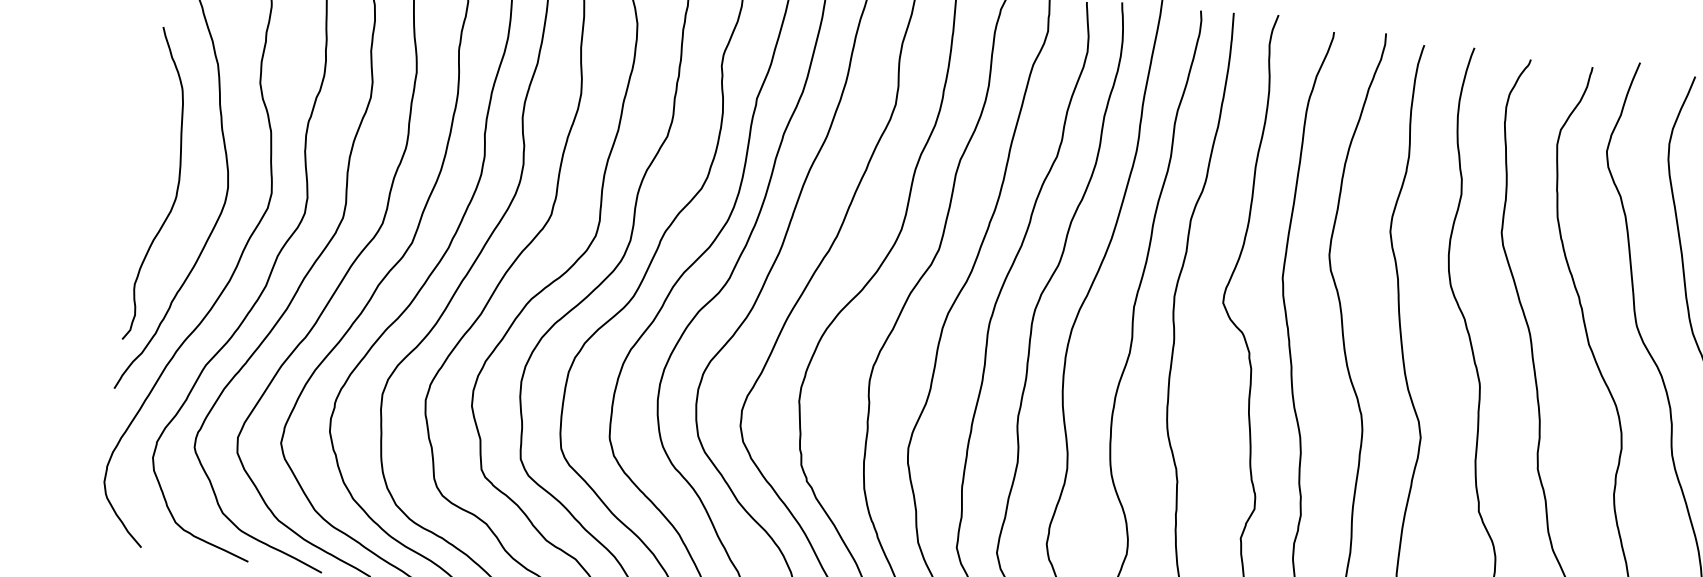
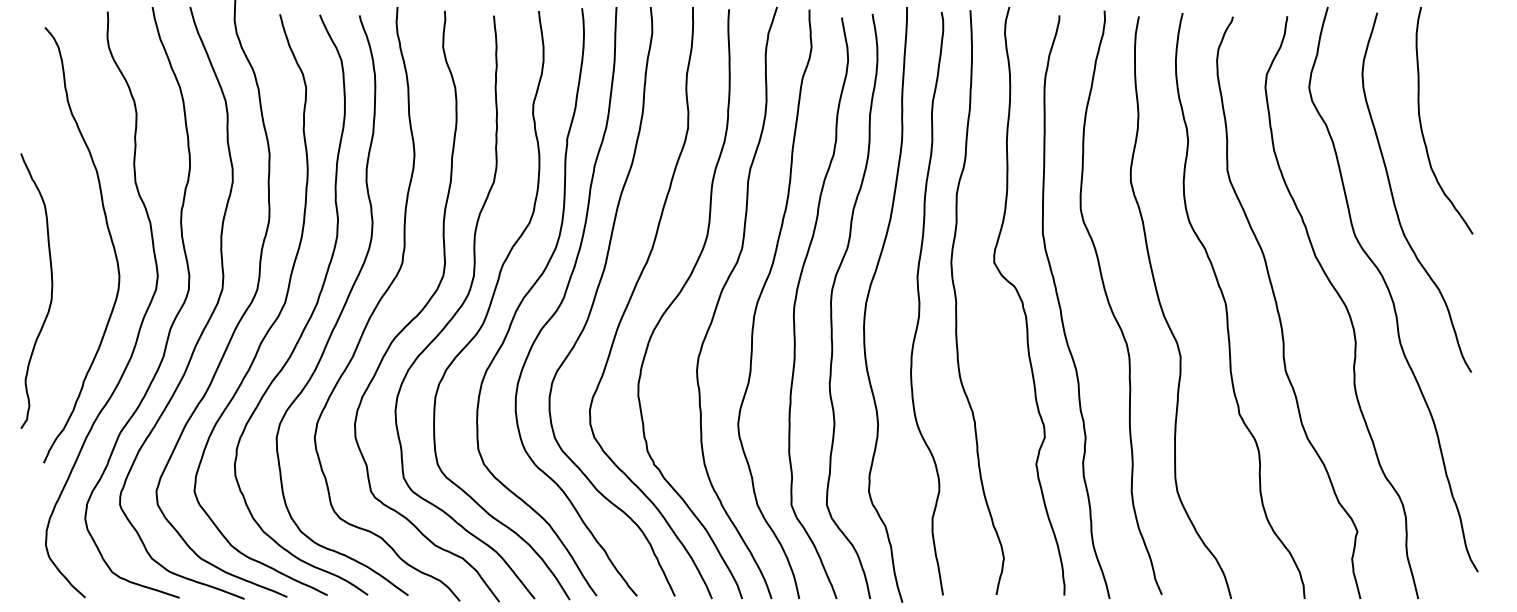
curve: (175, 192) -> (50, 295), moved

